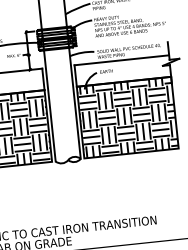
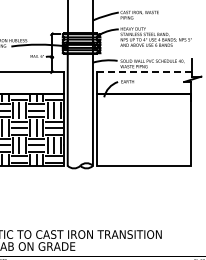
line: (122, 60) -> (144, 72), solid -> dashed
hatch: (127, 117) -> (143, 129), removed

